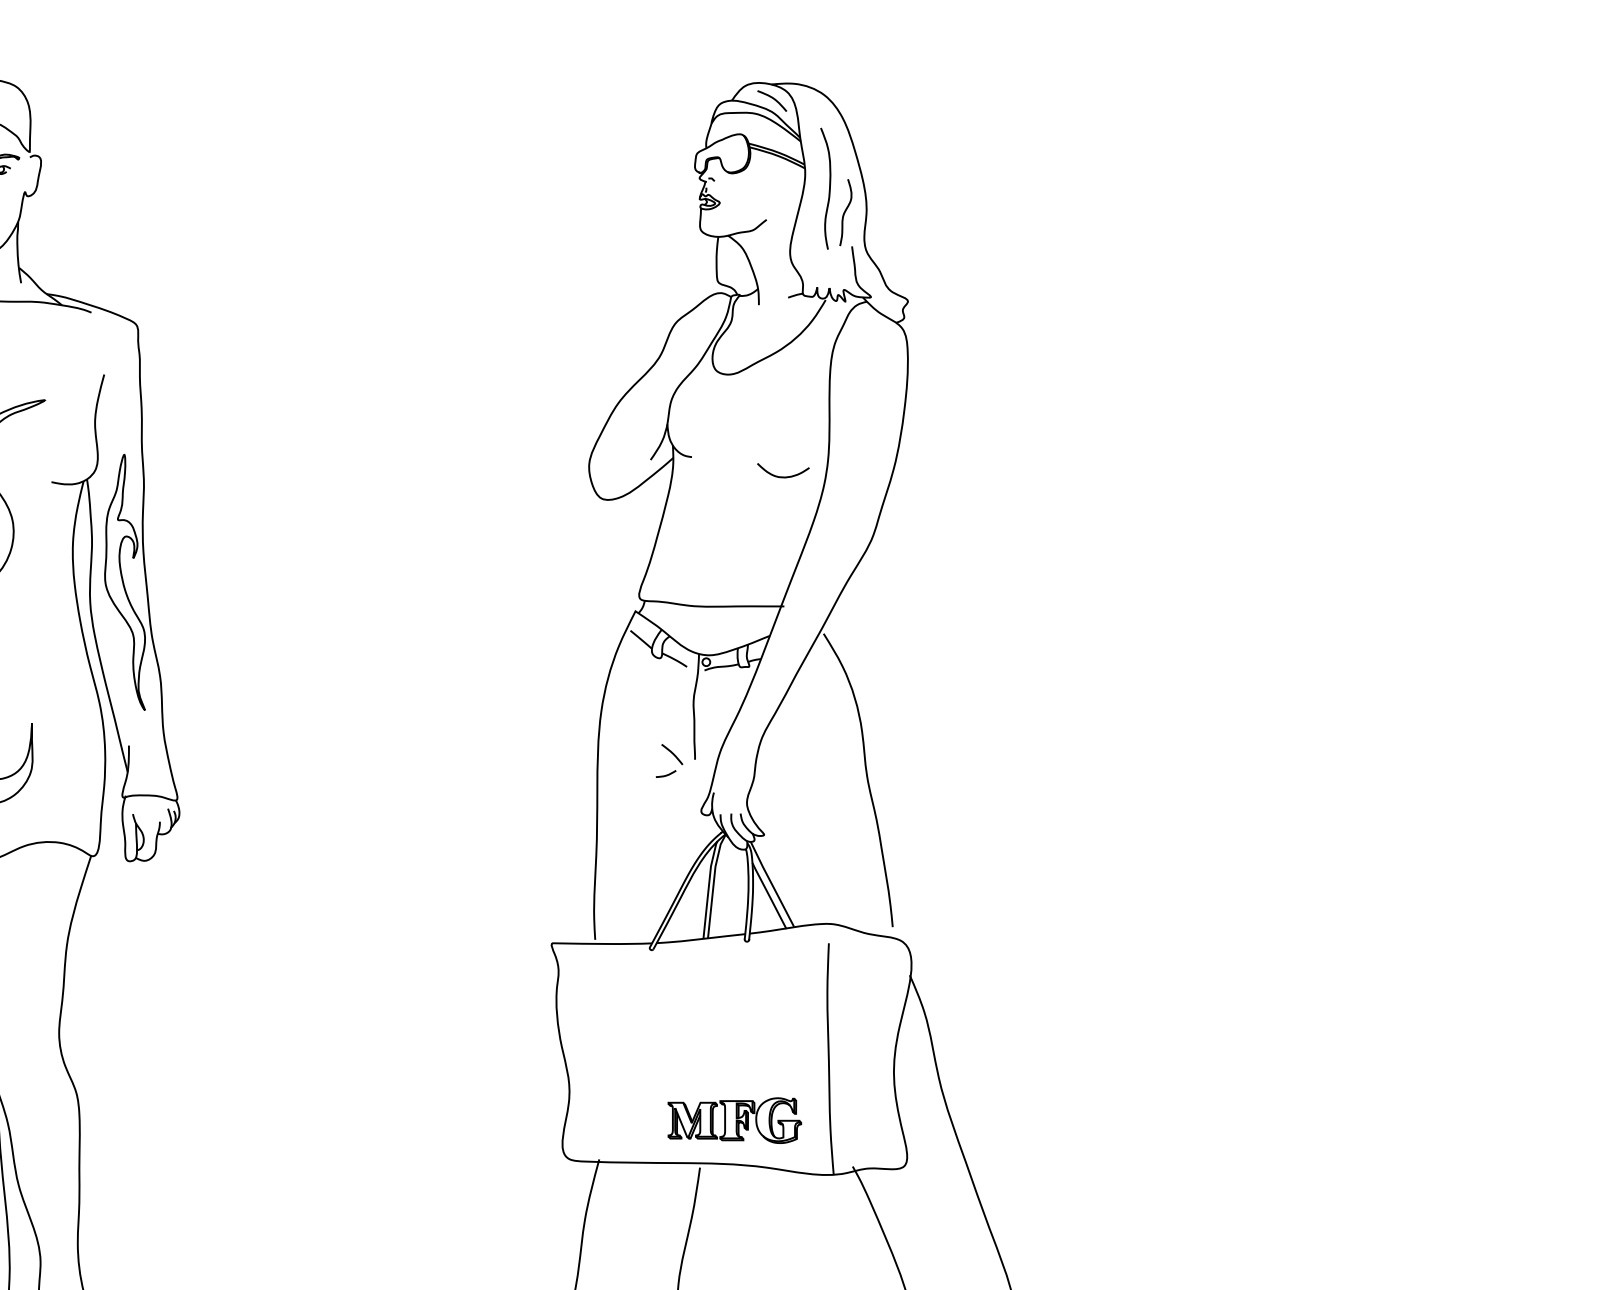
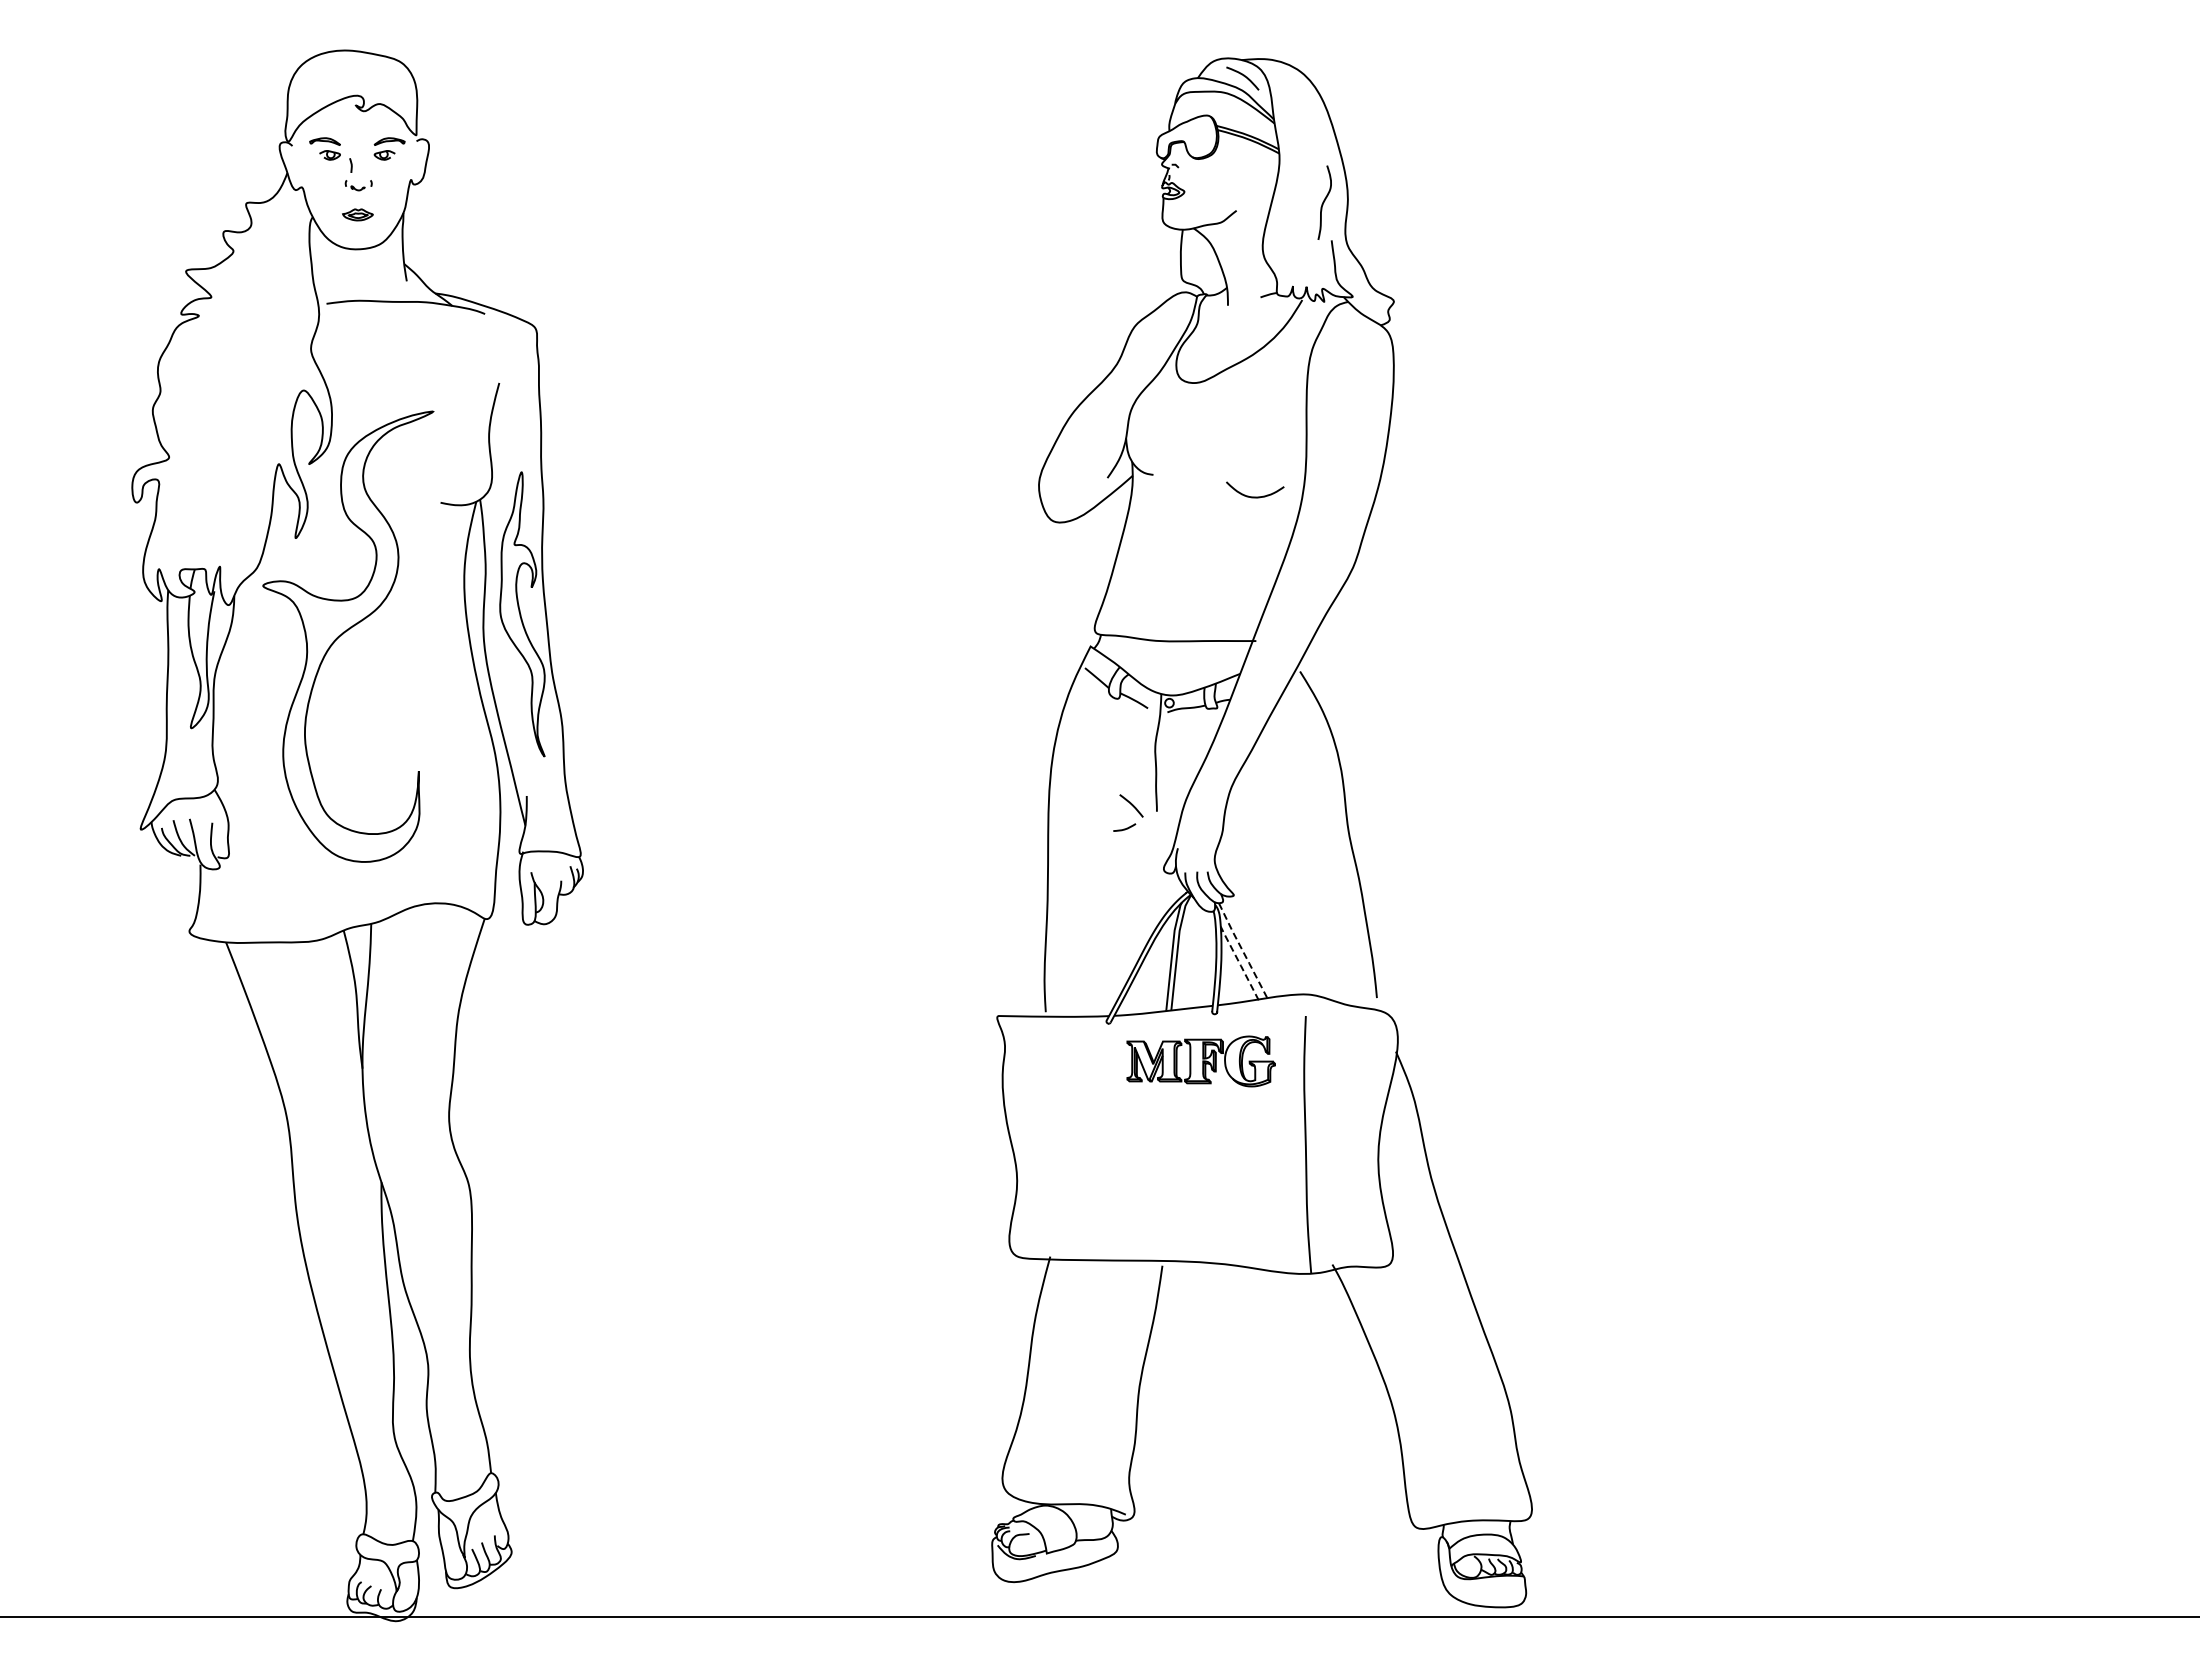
curve: (829, 188) -> (1306, 175), removed
line: (771, 884) -> (1242, 950), solid -> dashed
line: (769, 896) -> (1239, 963), solid -> dashed
part: (734, 1120) -> (1200, 1061), moved

